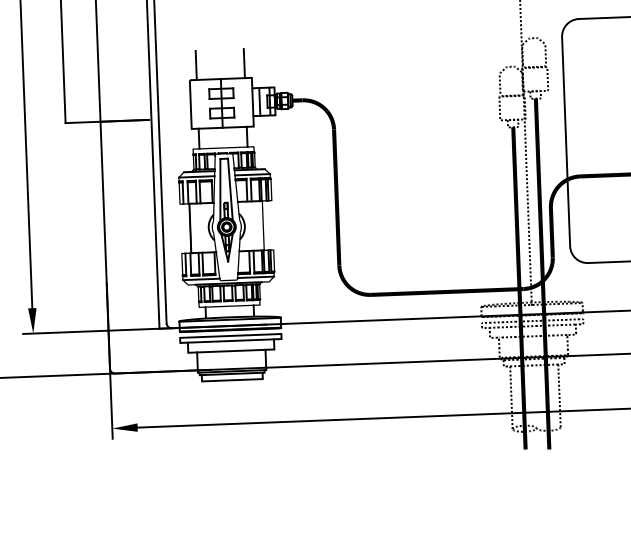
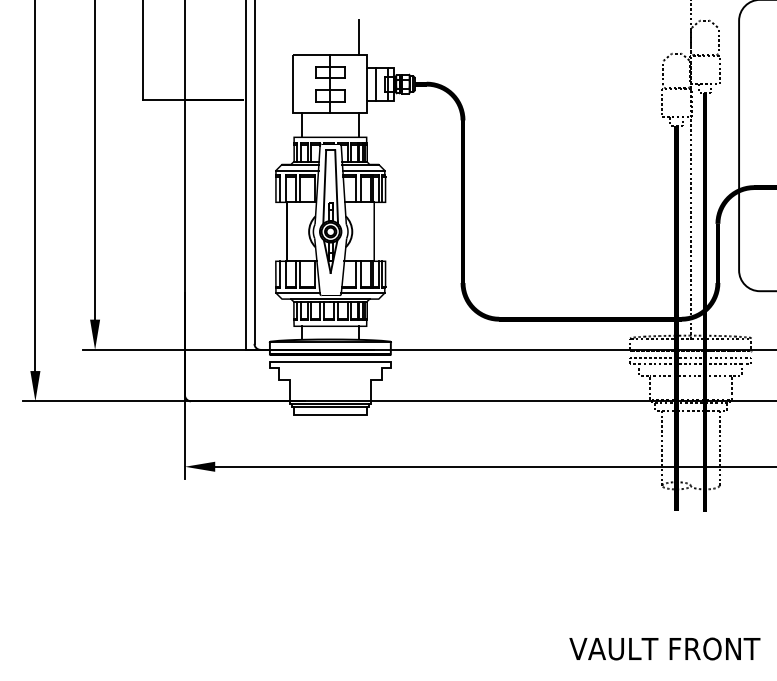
line: (196, 65) -> (301, 37), removed
line: (230, 340) -> (329, 367), removed
line: (231, 350) -> (330, 379), removed

